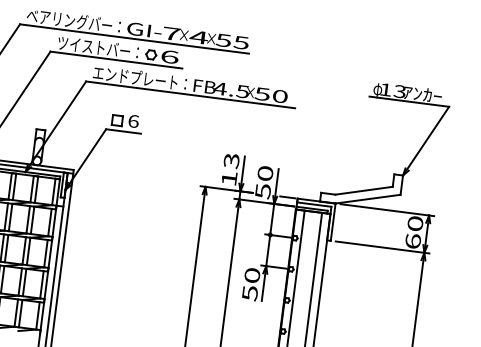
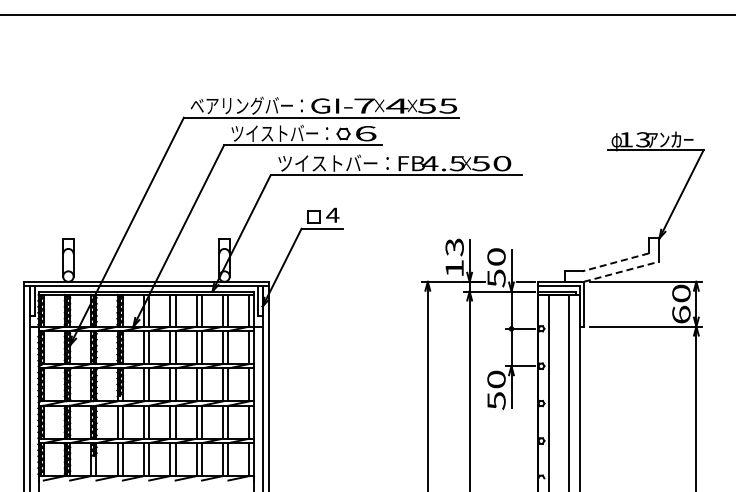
text: (139, 77) -> (333, 162), エンドプレート： -> ツイストバー：
text: (133, 120) -> (332, 214), 6 -> 4
line: (363, 190) -> (615, 262), solid -> dashed
line: (368, 199) -> (622, 271), solid -> dashed

